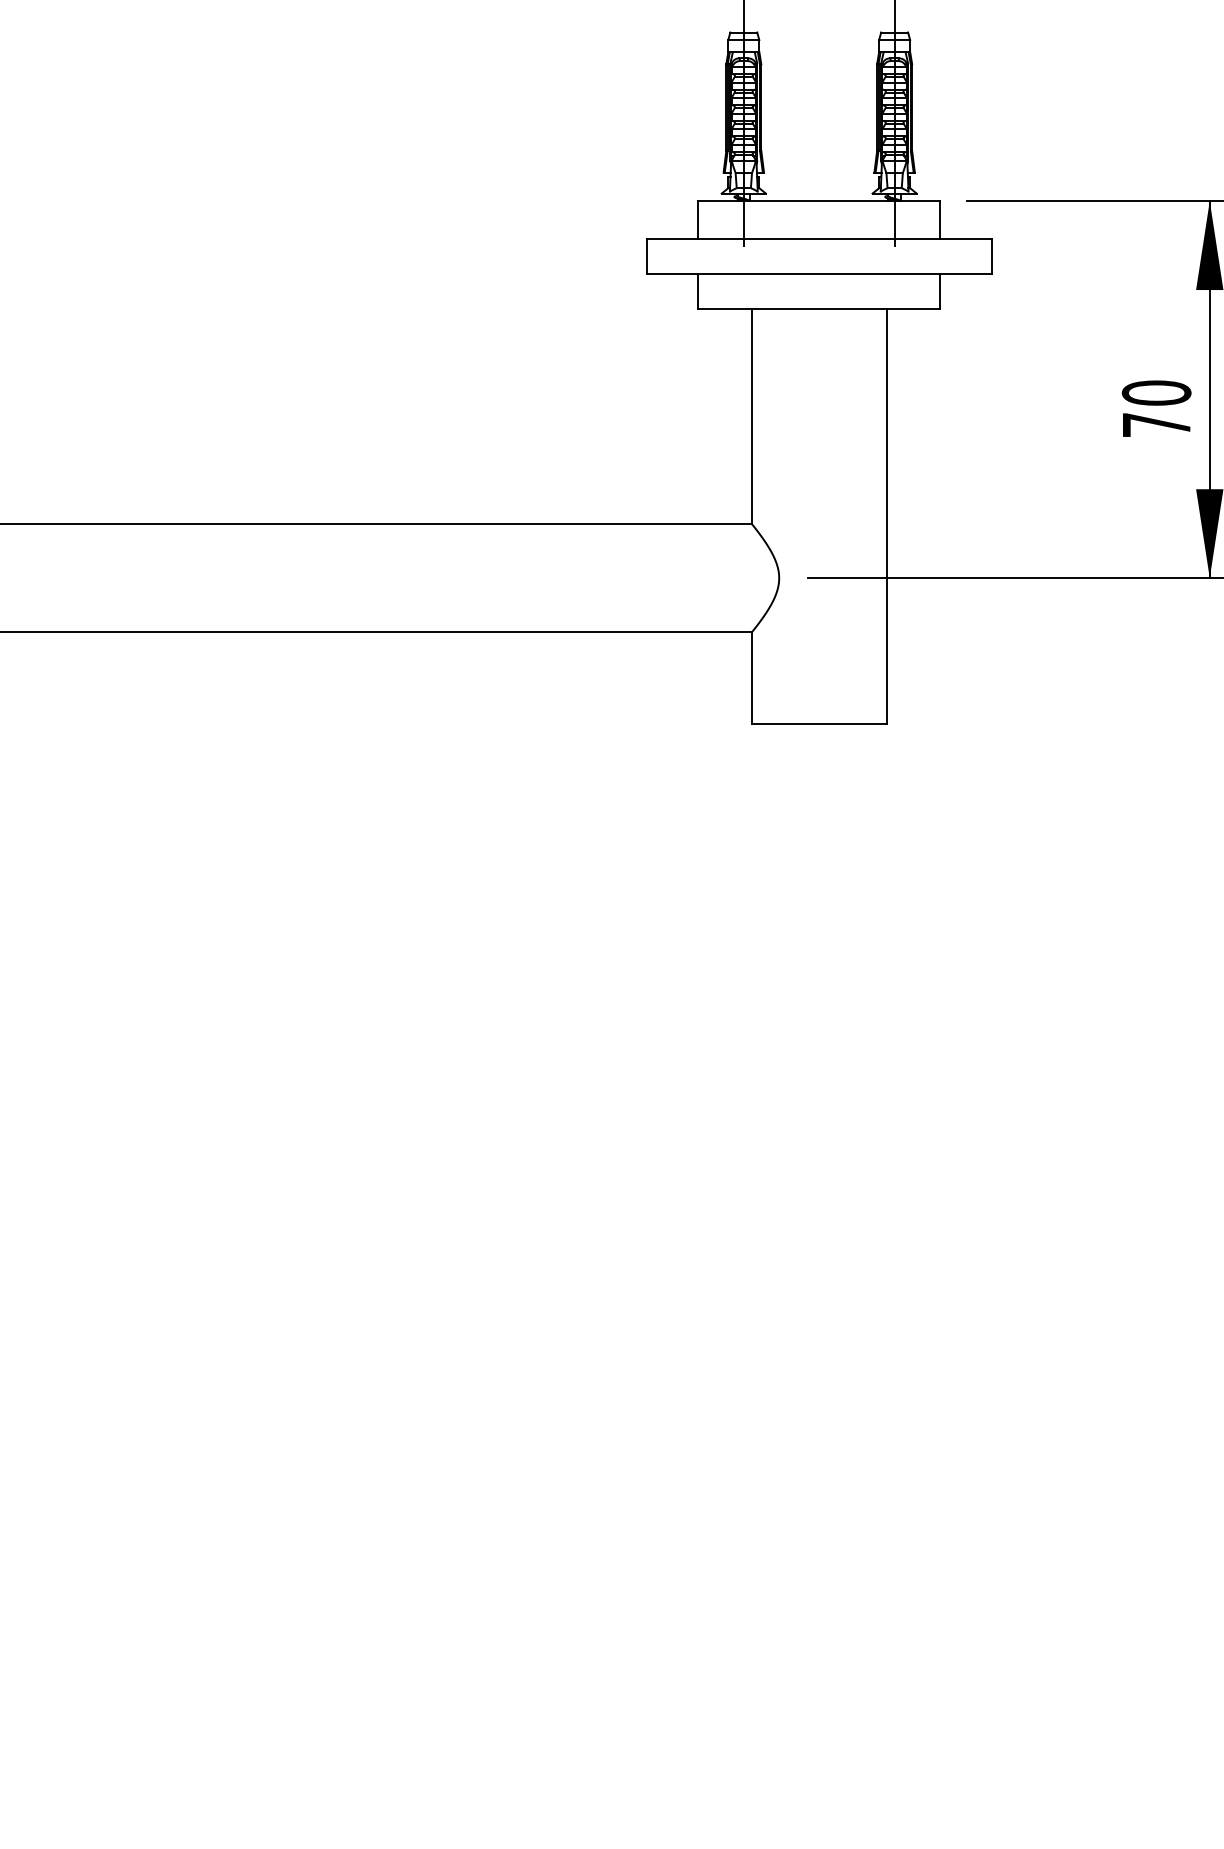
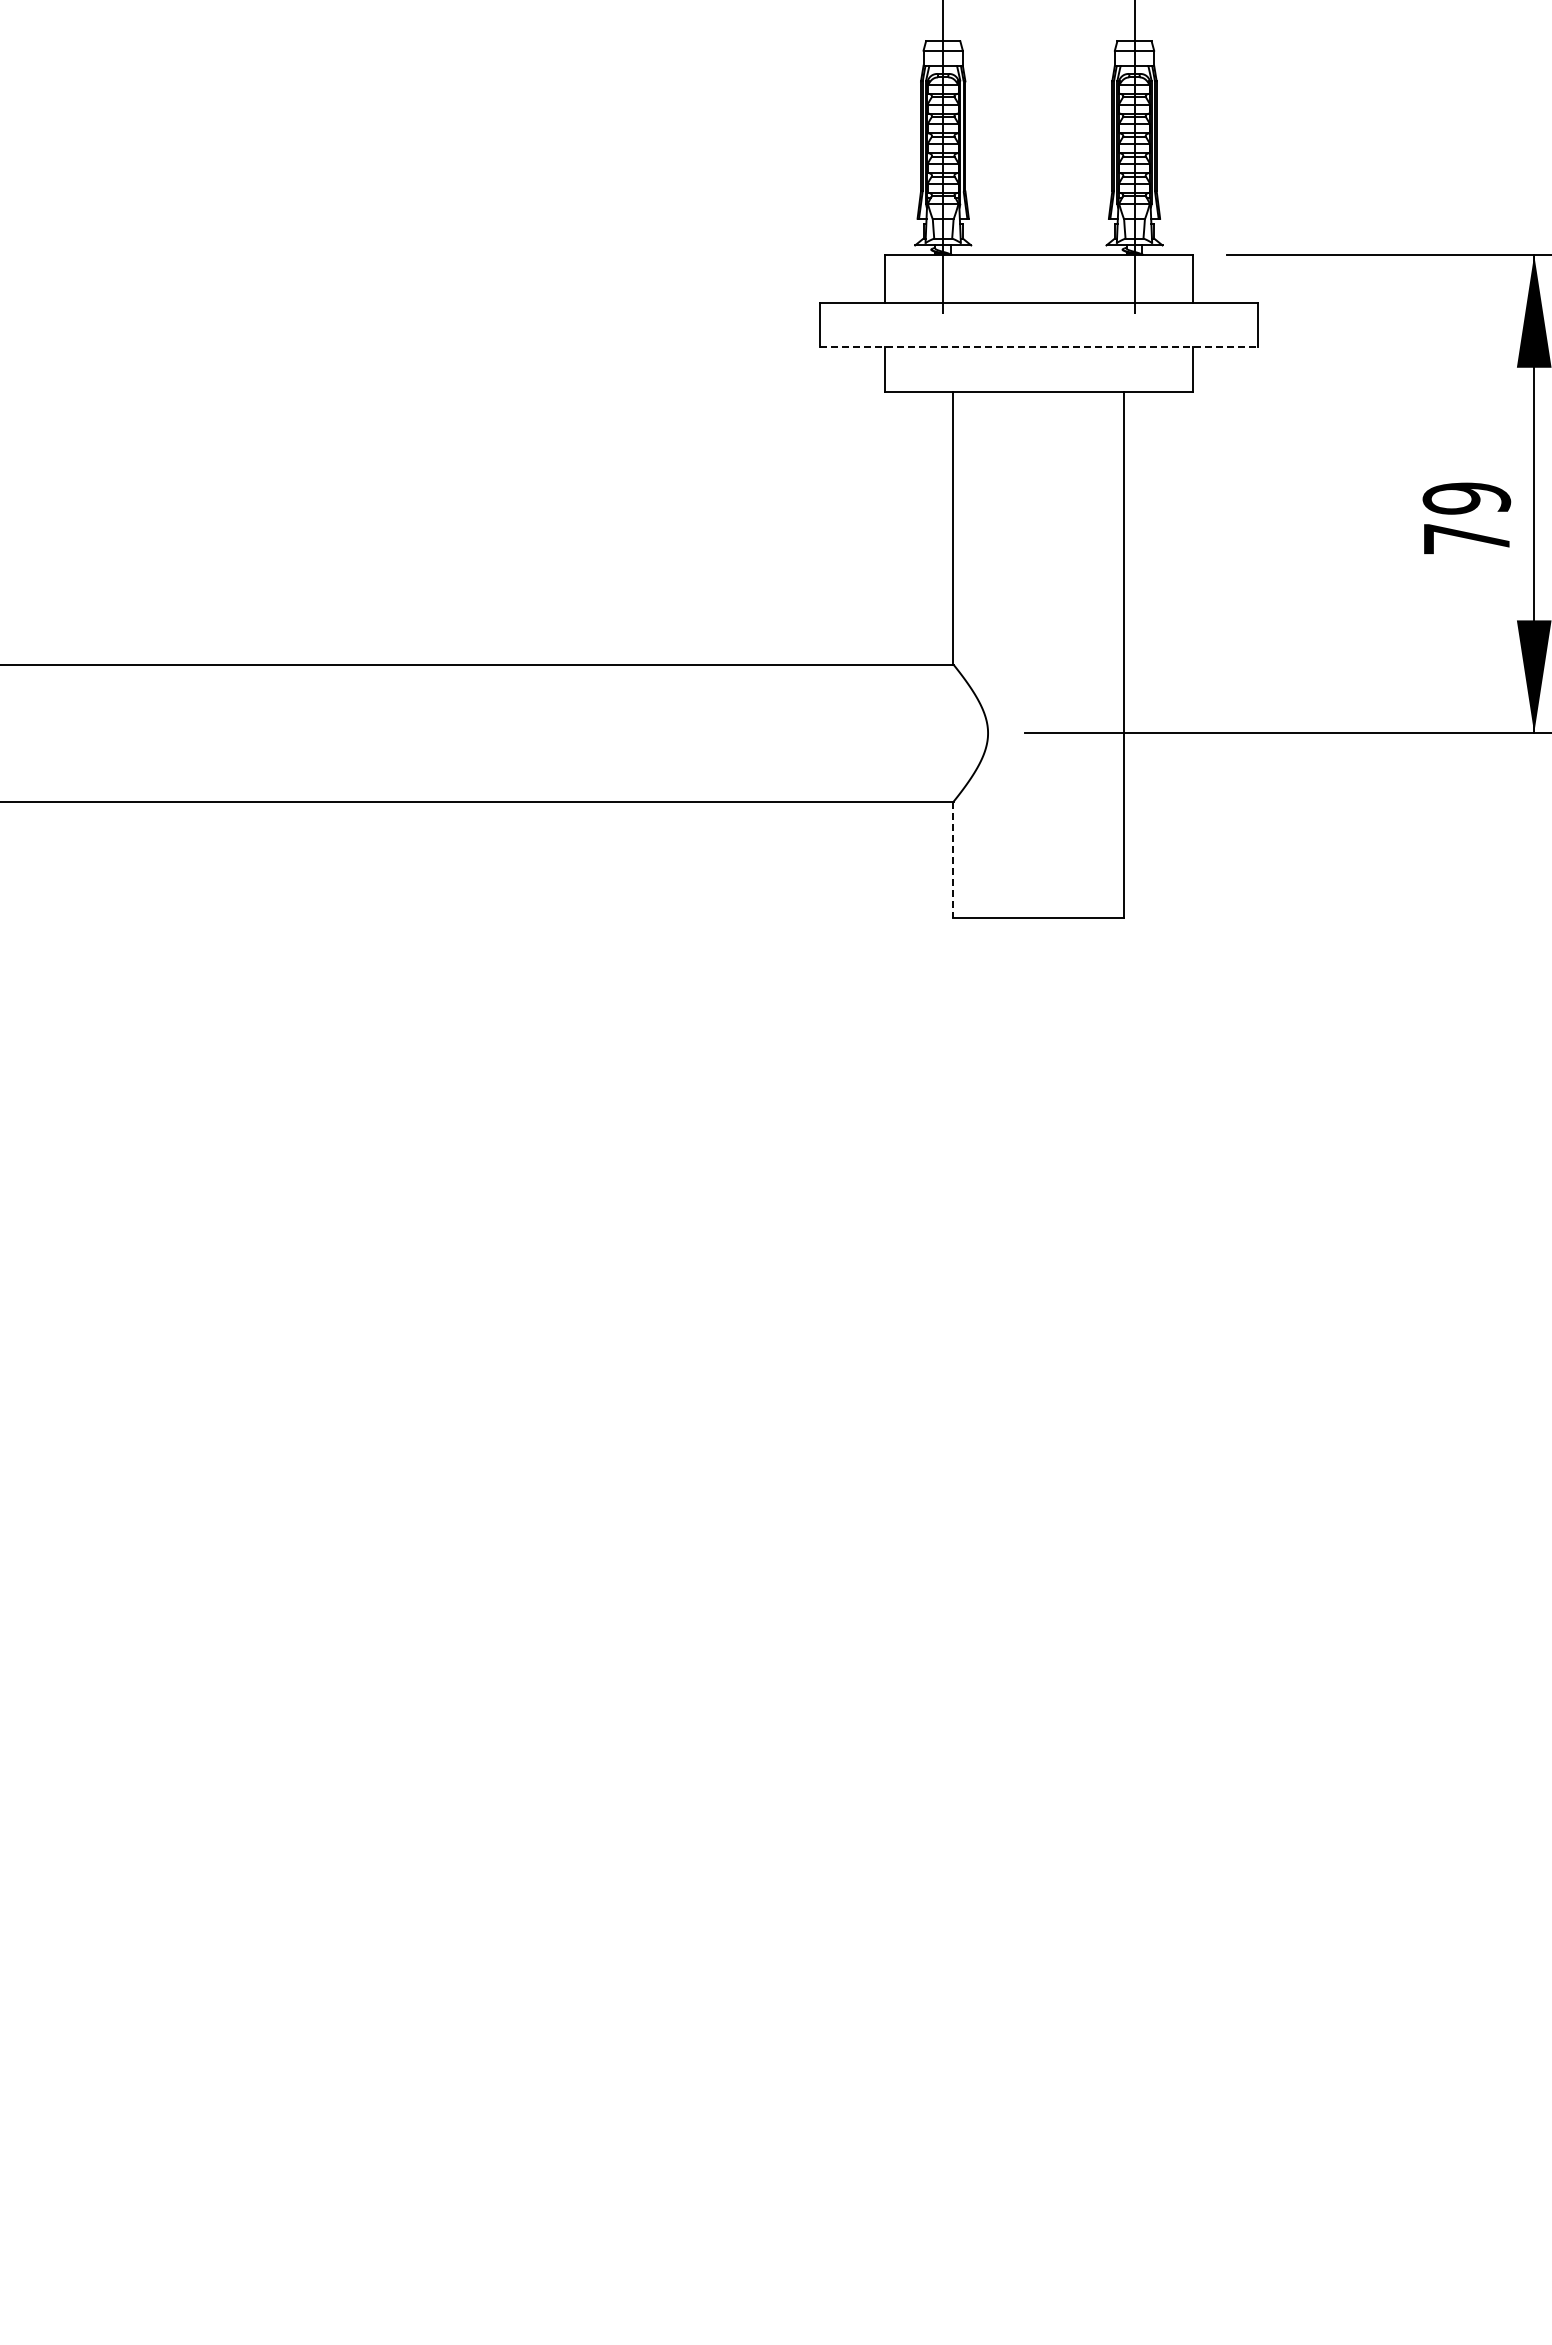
line: (818, 274) -> (1038, 347), solid -> dashed
text: (1156, 393) -> (1466, 498), 70 -> 79
line: (751, 677) -> (953, 859), solid -> dashed

